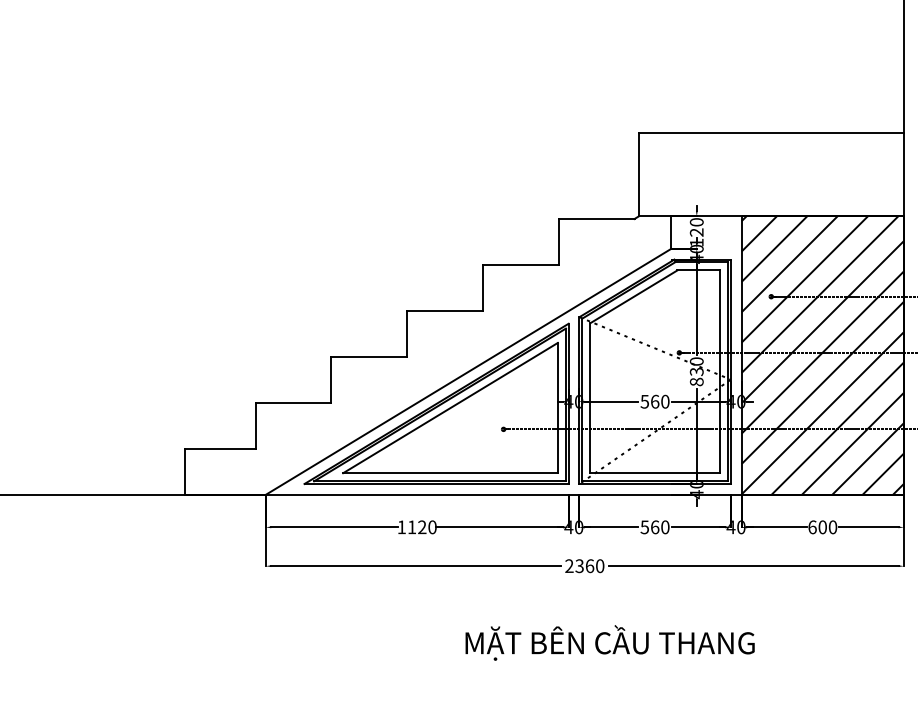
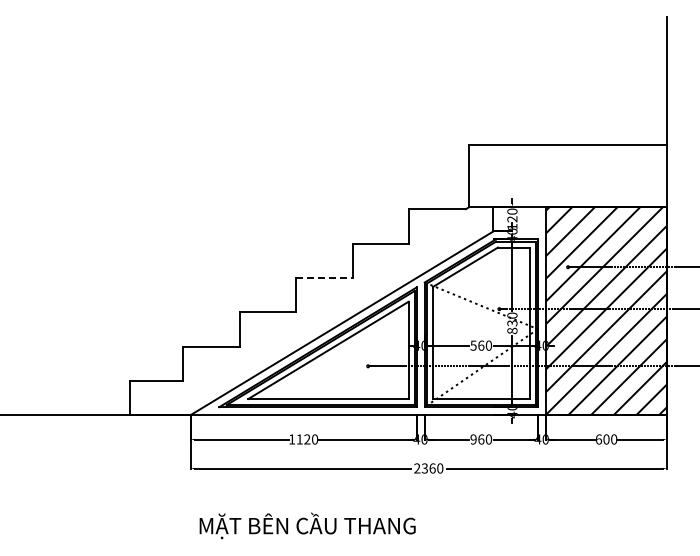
line: (445, 310) -> (324, 277), solid -> dashed
text: (644, 527) -> (473, 439), 560 -> 960
text: (609, 642) -> (307, 525), moved

